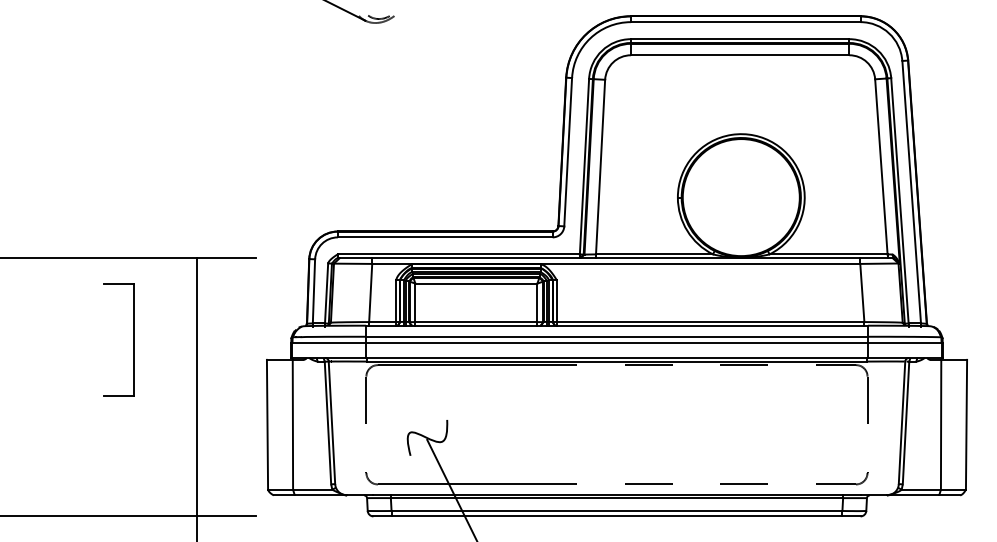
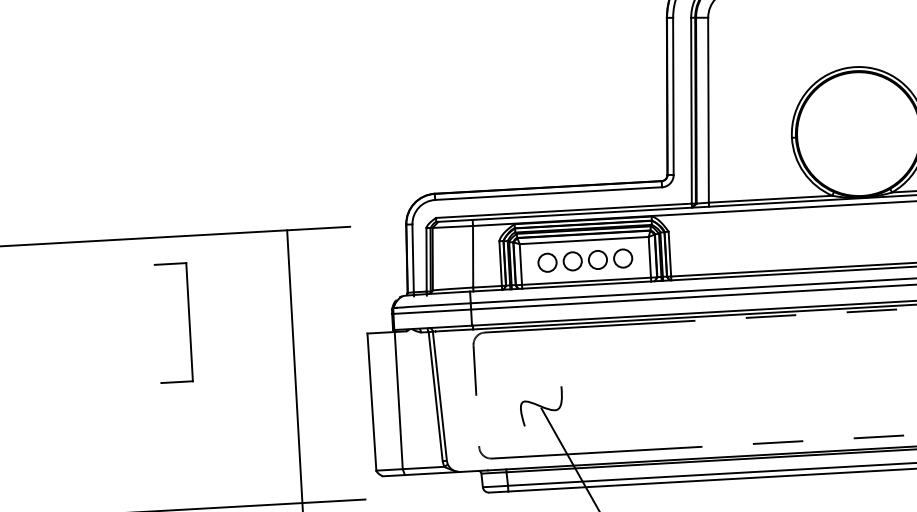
part: (476, 302) -> (585, 260), added
part: (133, 339) -> (189, 321), moved

